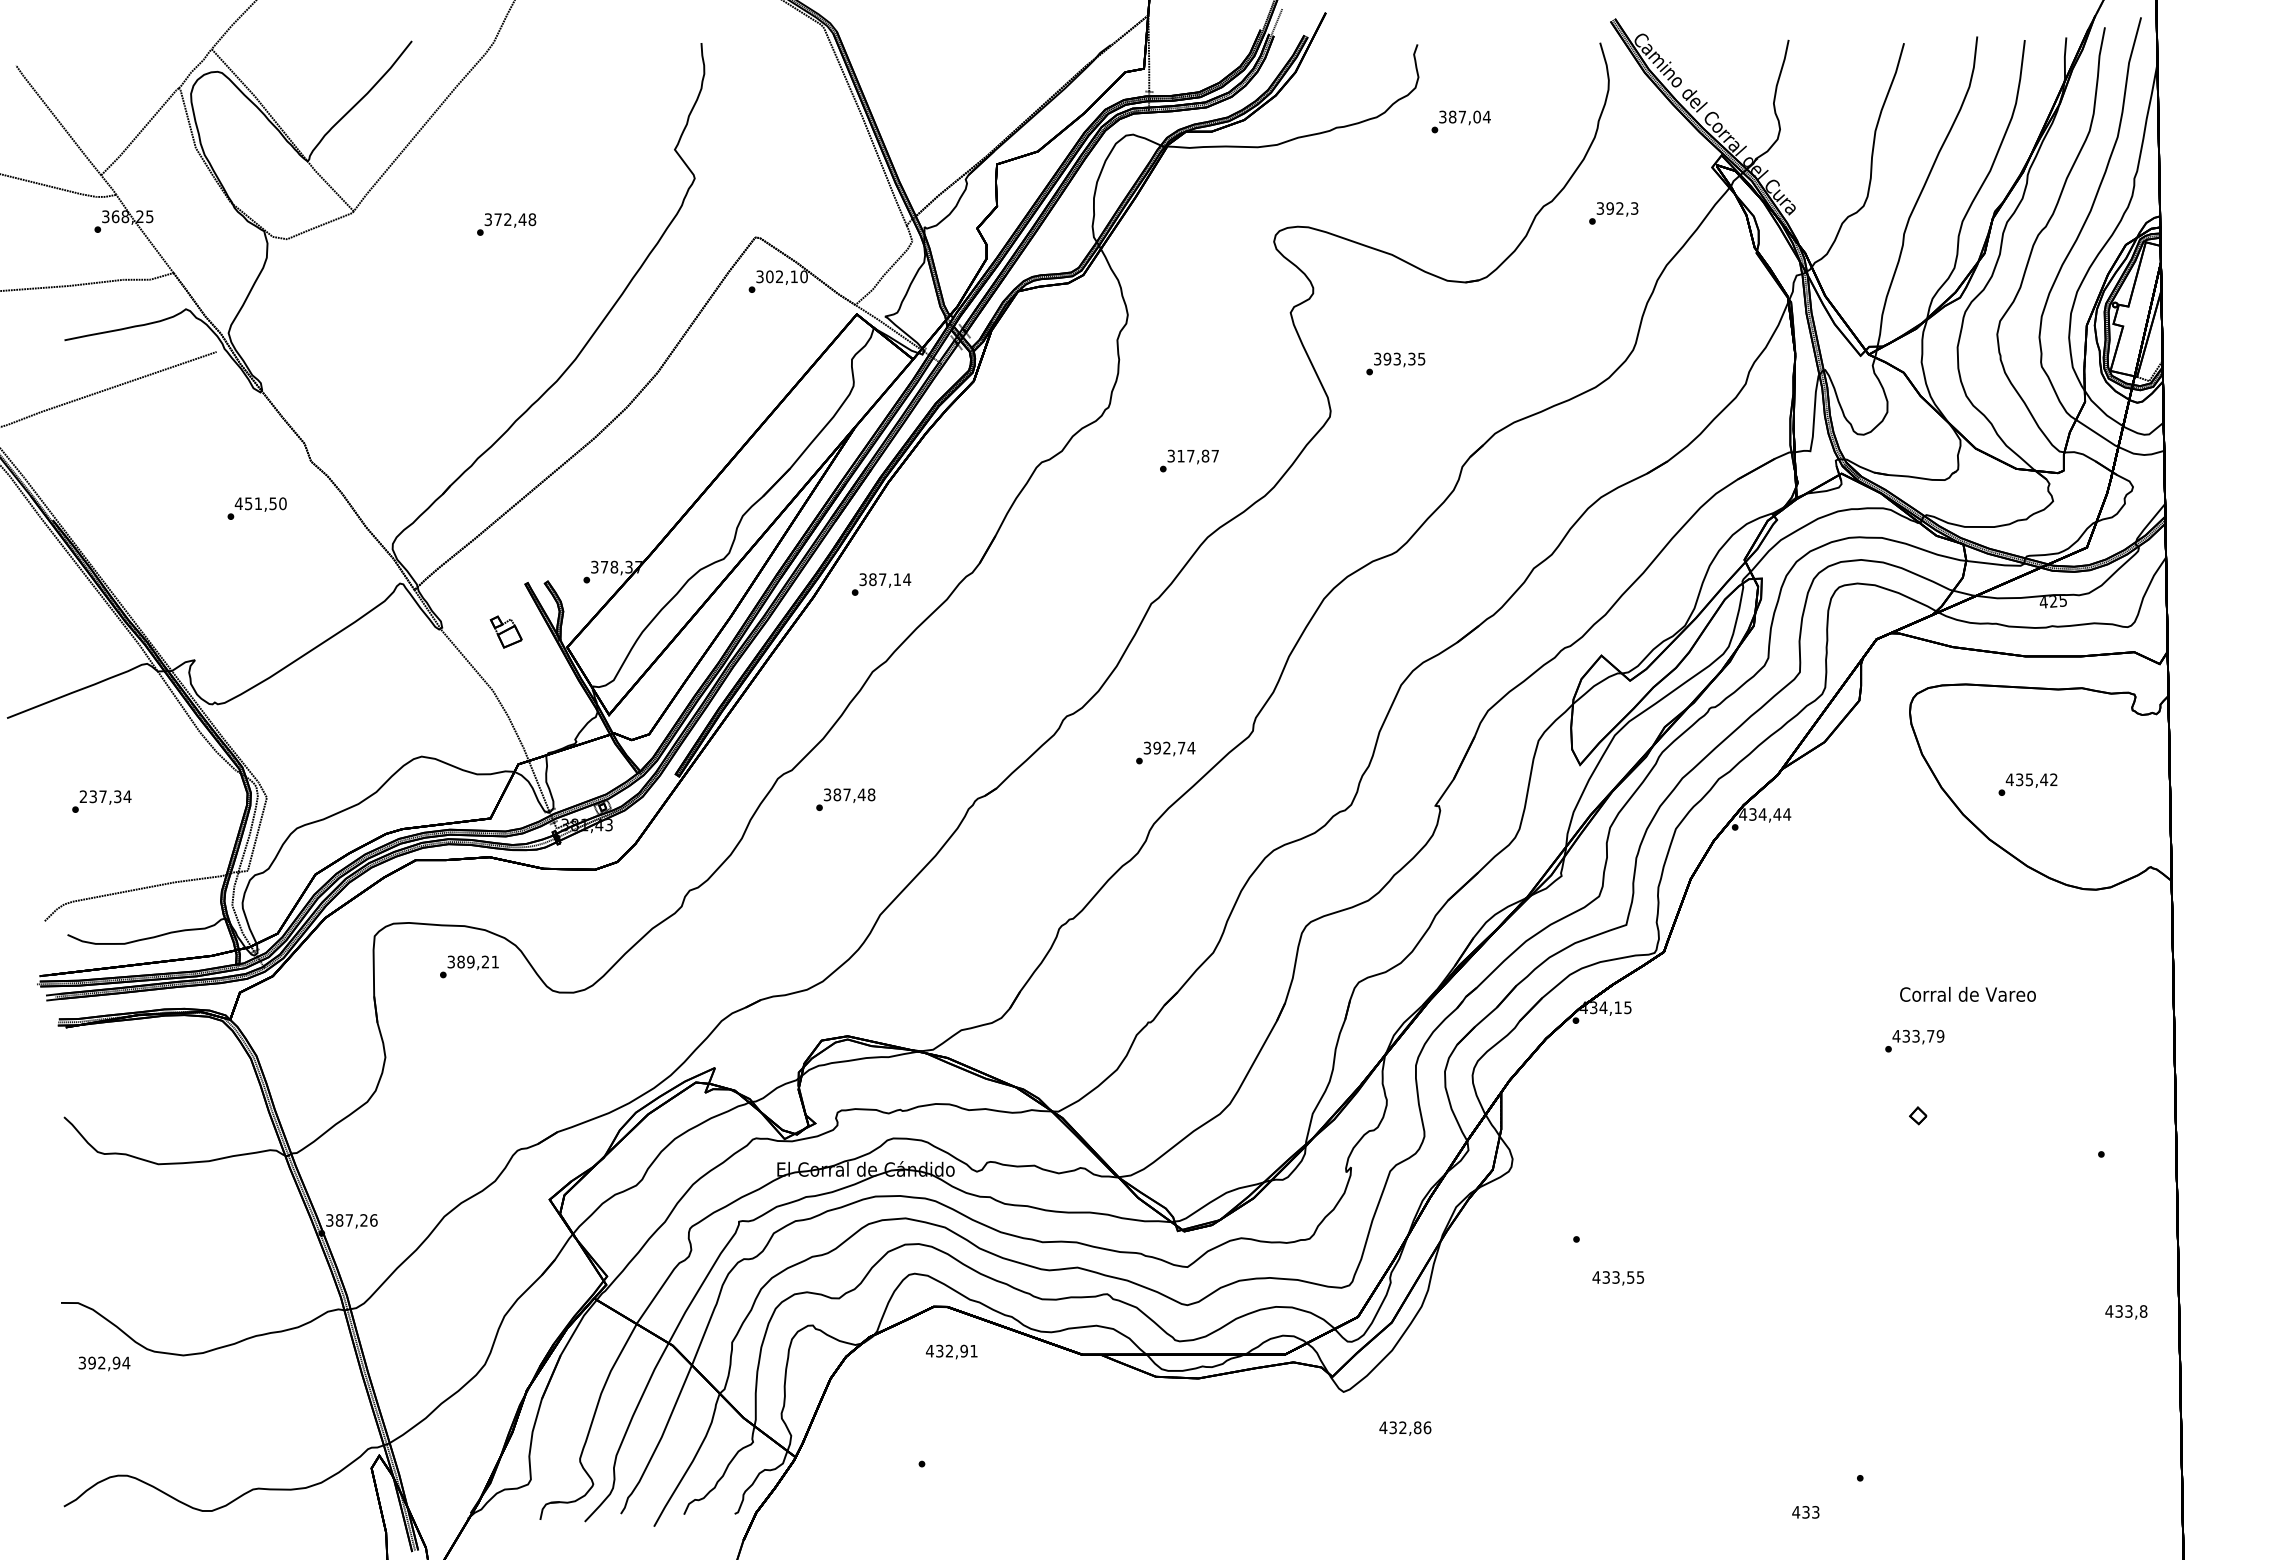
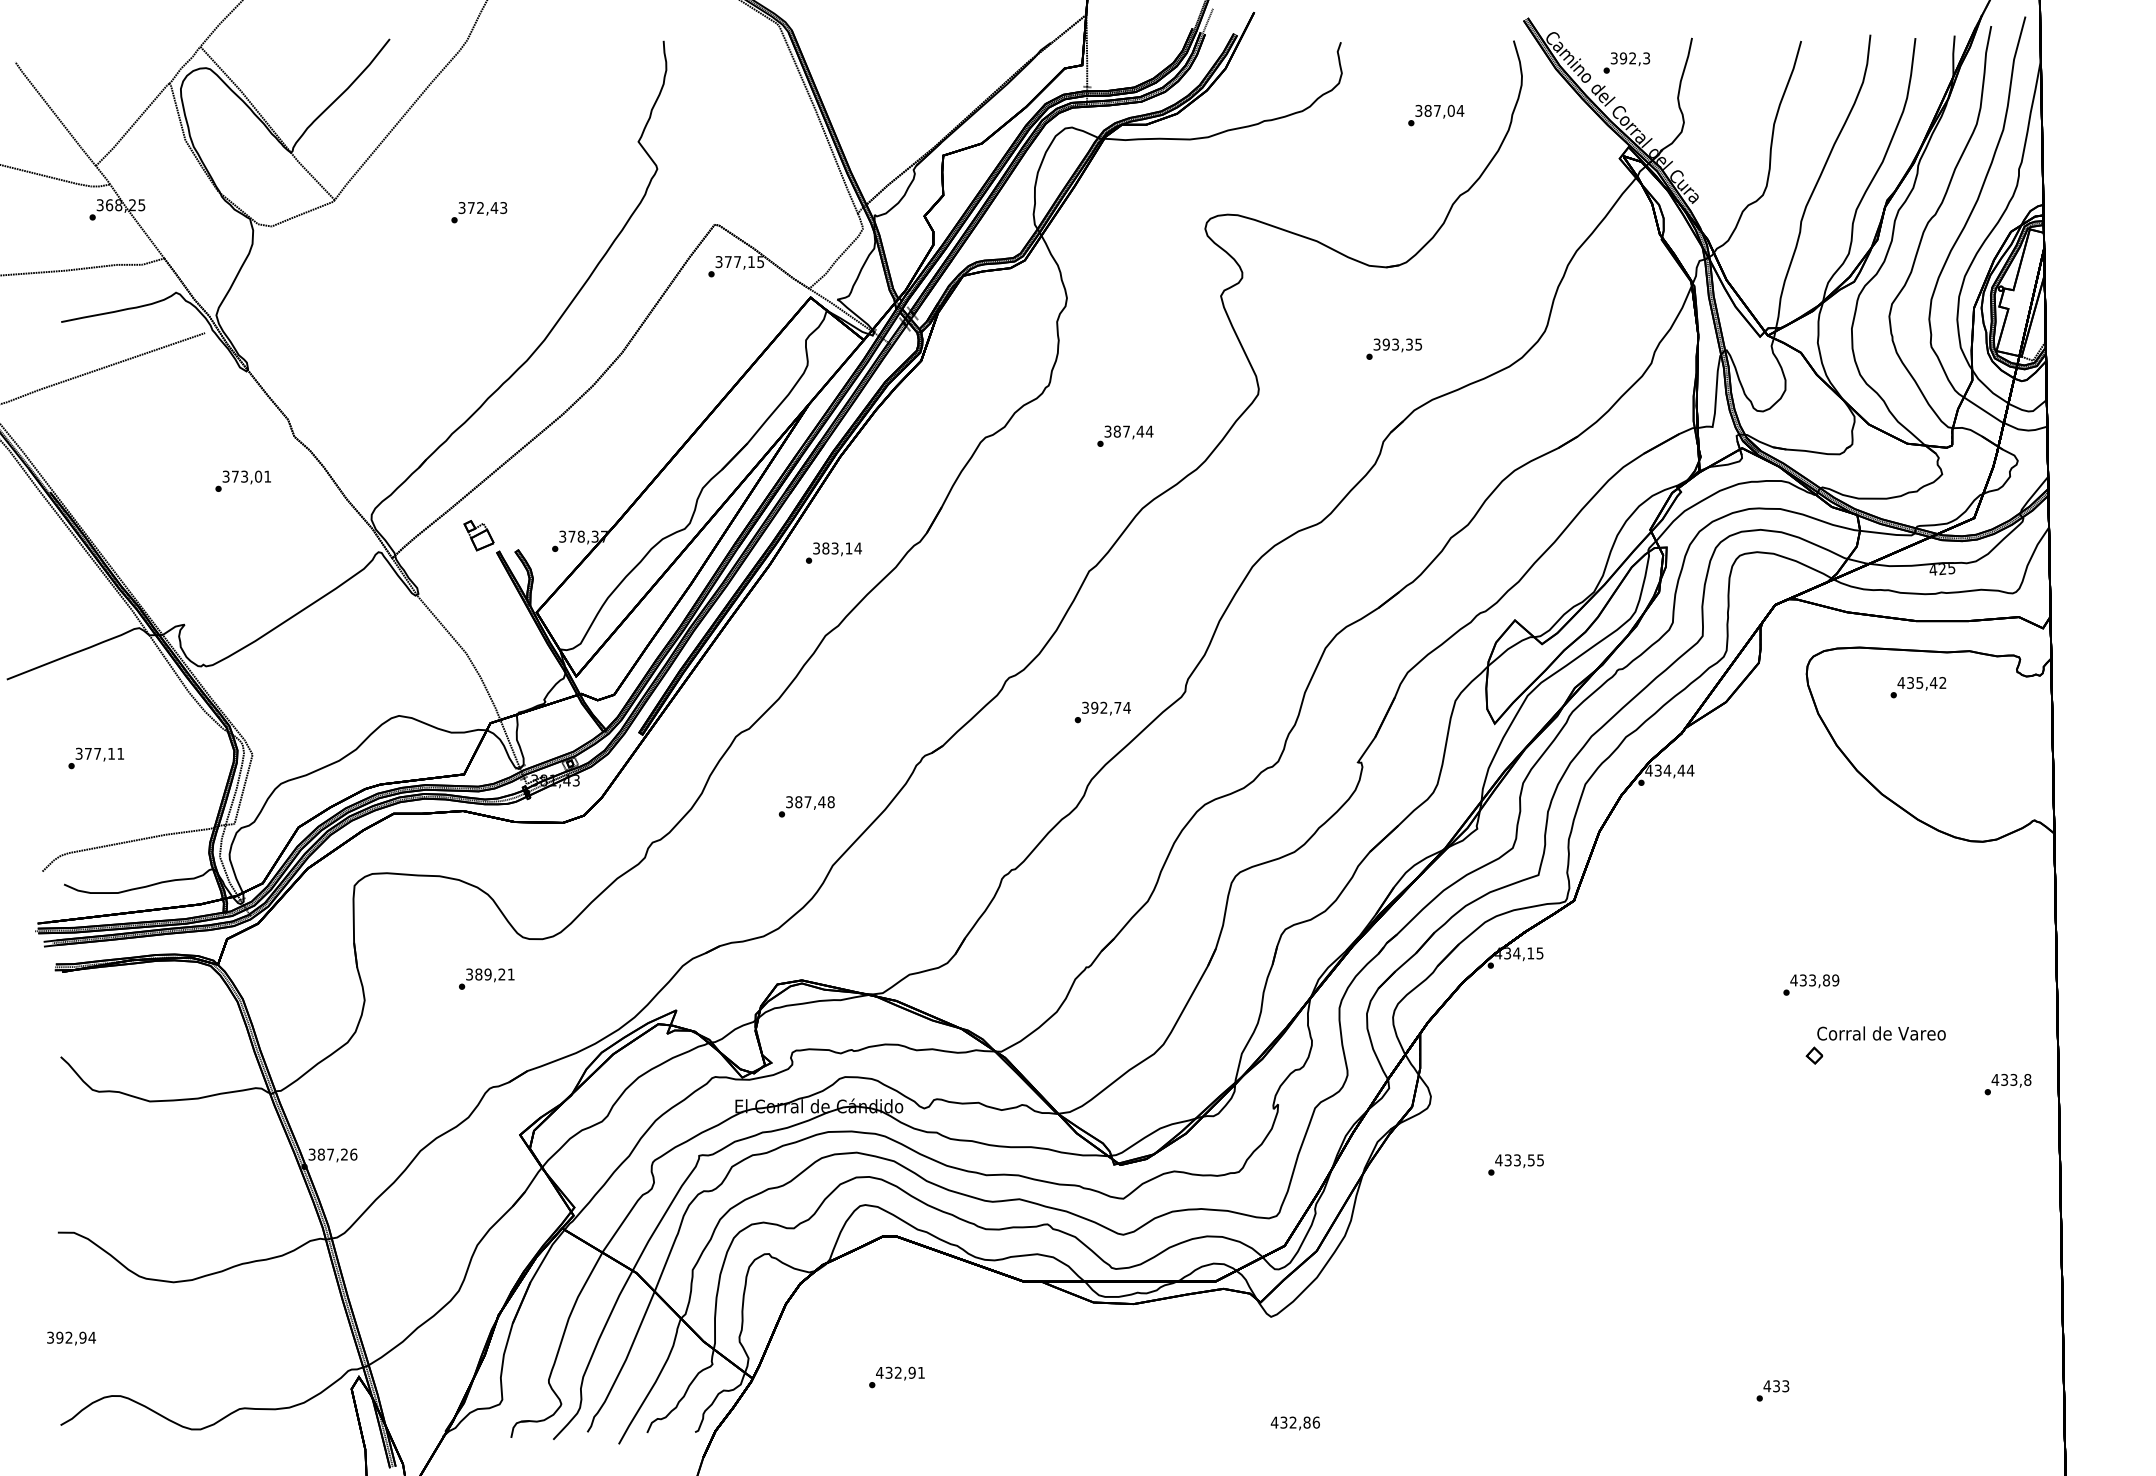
text: (1460, 121) -> (1435, 115), moved
text: (1613, 213) -> (1626, 63), moved
text: (532, 219) -> (503, 207), 372,48 -> 372,43
text: (786, 276) -> (744, 261), 302,10 -> 377,15
text: (1395, 363) -> (1393, 348), moved
text: (1198, 455) -> (1133, 431), 317,87 -> 387,44
text: (260, 503) -> (246, 476), 451,50 -> 373,01
text: (882, 579) -> (834, 548), 387,14 -> 383,14
part: (505, 631) -> (478, 535), moved
text: (2027, 784) -> (1917, 687), moved
text: (105, 796) -> (99, 753), 237,34 -> 377,11
text: (845, 799) -> (806, 806), moved
text: (469, 966) -> (486, 978), moved
text: (1967, 993) -> (1881, 1032), moved
text: (1930, 1035) -> (1826, 979), 433,79 -> 433,89
text: (1618, 1278) -> (1519, 1161), moved
text: (2126, 1312) -> (2011, 1080), moved
text: (951, 1351) -> (900, 1373), moved
text: (104, 1363) -> (71, 1338), moved
text: (1405, 1428) -> (1295, 1423), moved
text: (1805, 1512) -> (1776, 1386), moved

